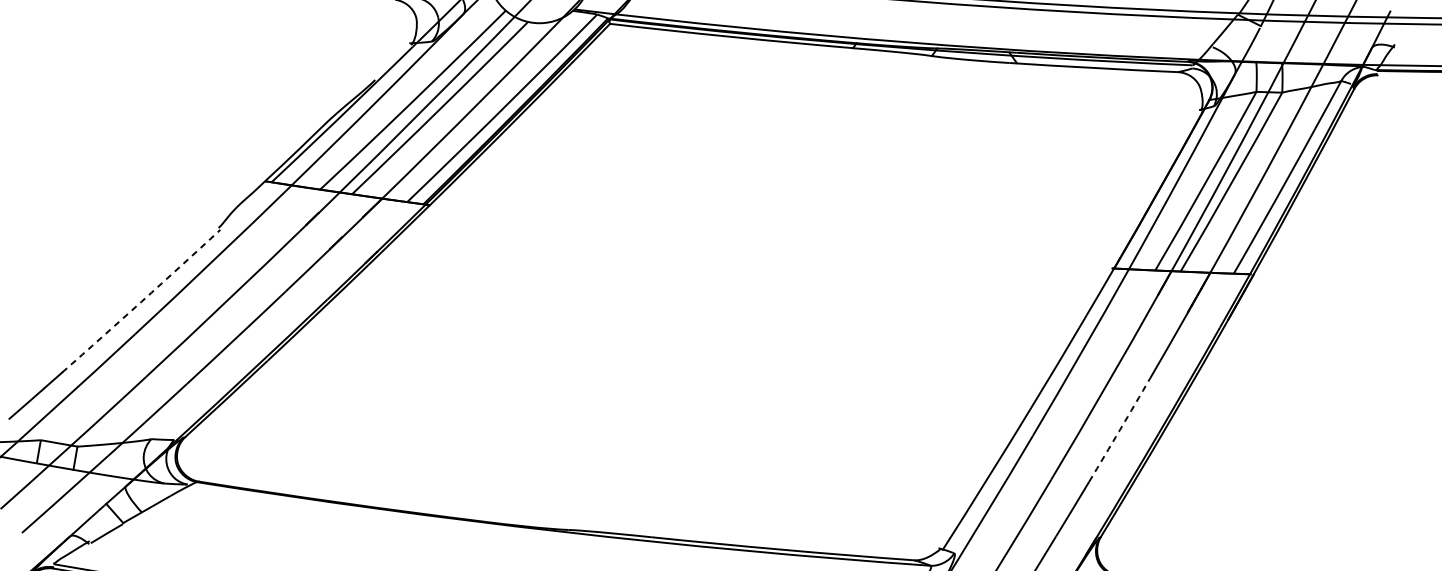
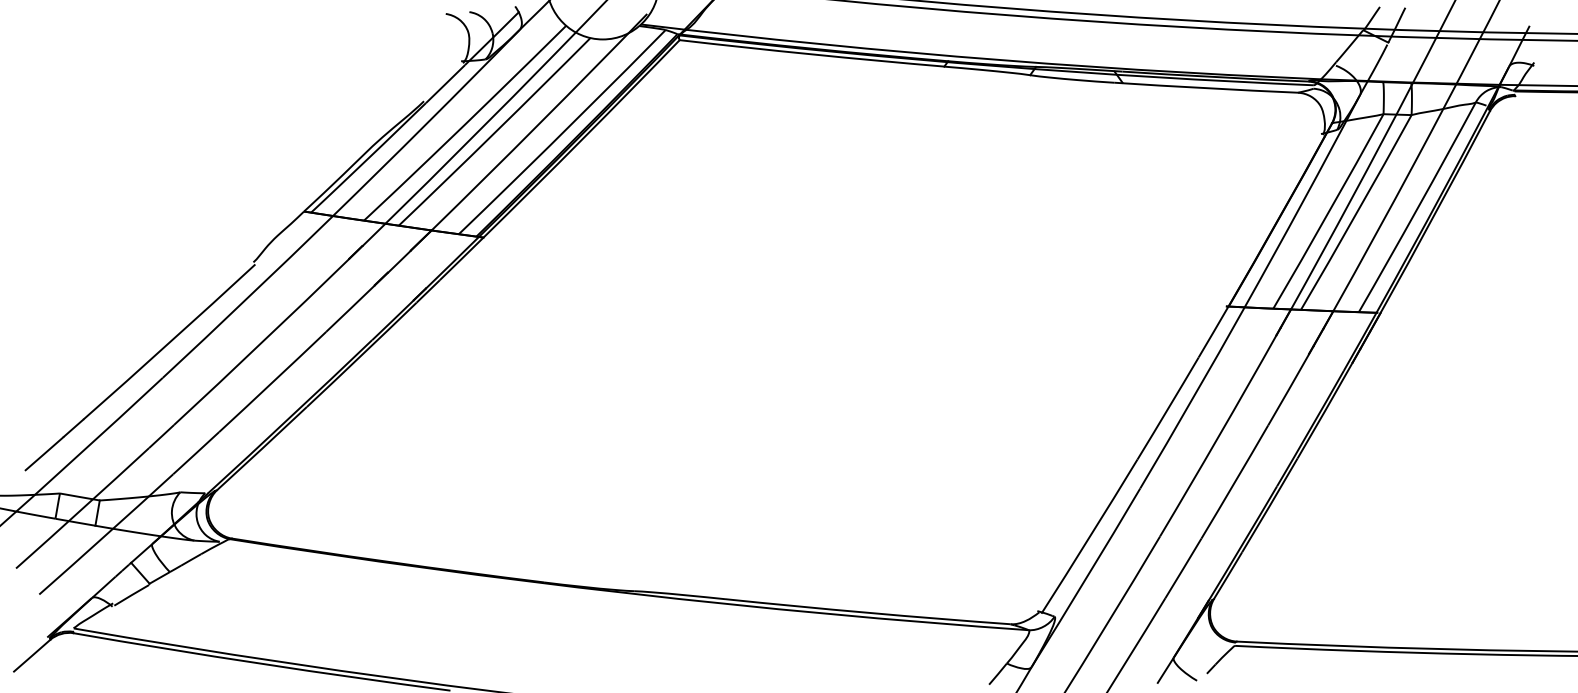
arc: (141, 301) -> (169, 342), dashed -> solid
arc: (1120, 430) -> (1235, 482), dashed -> solid

